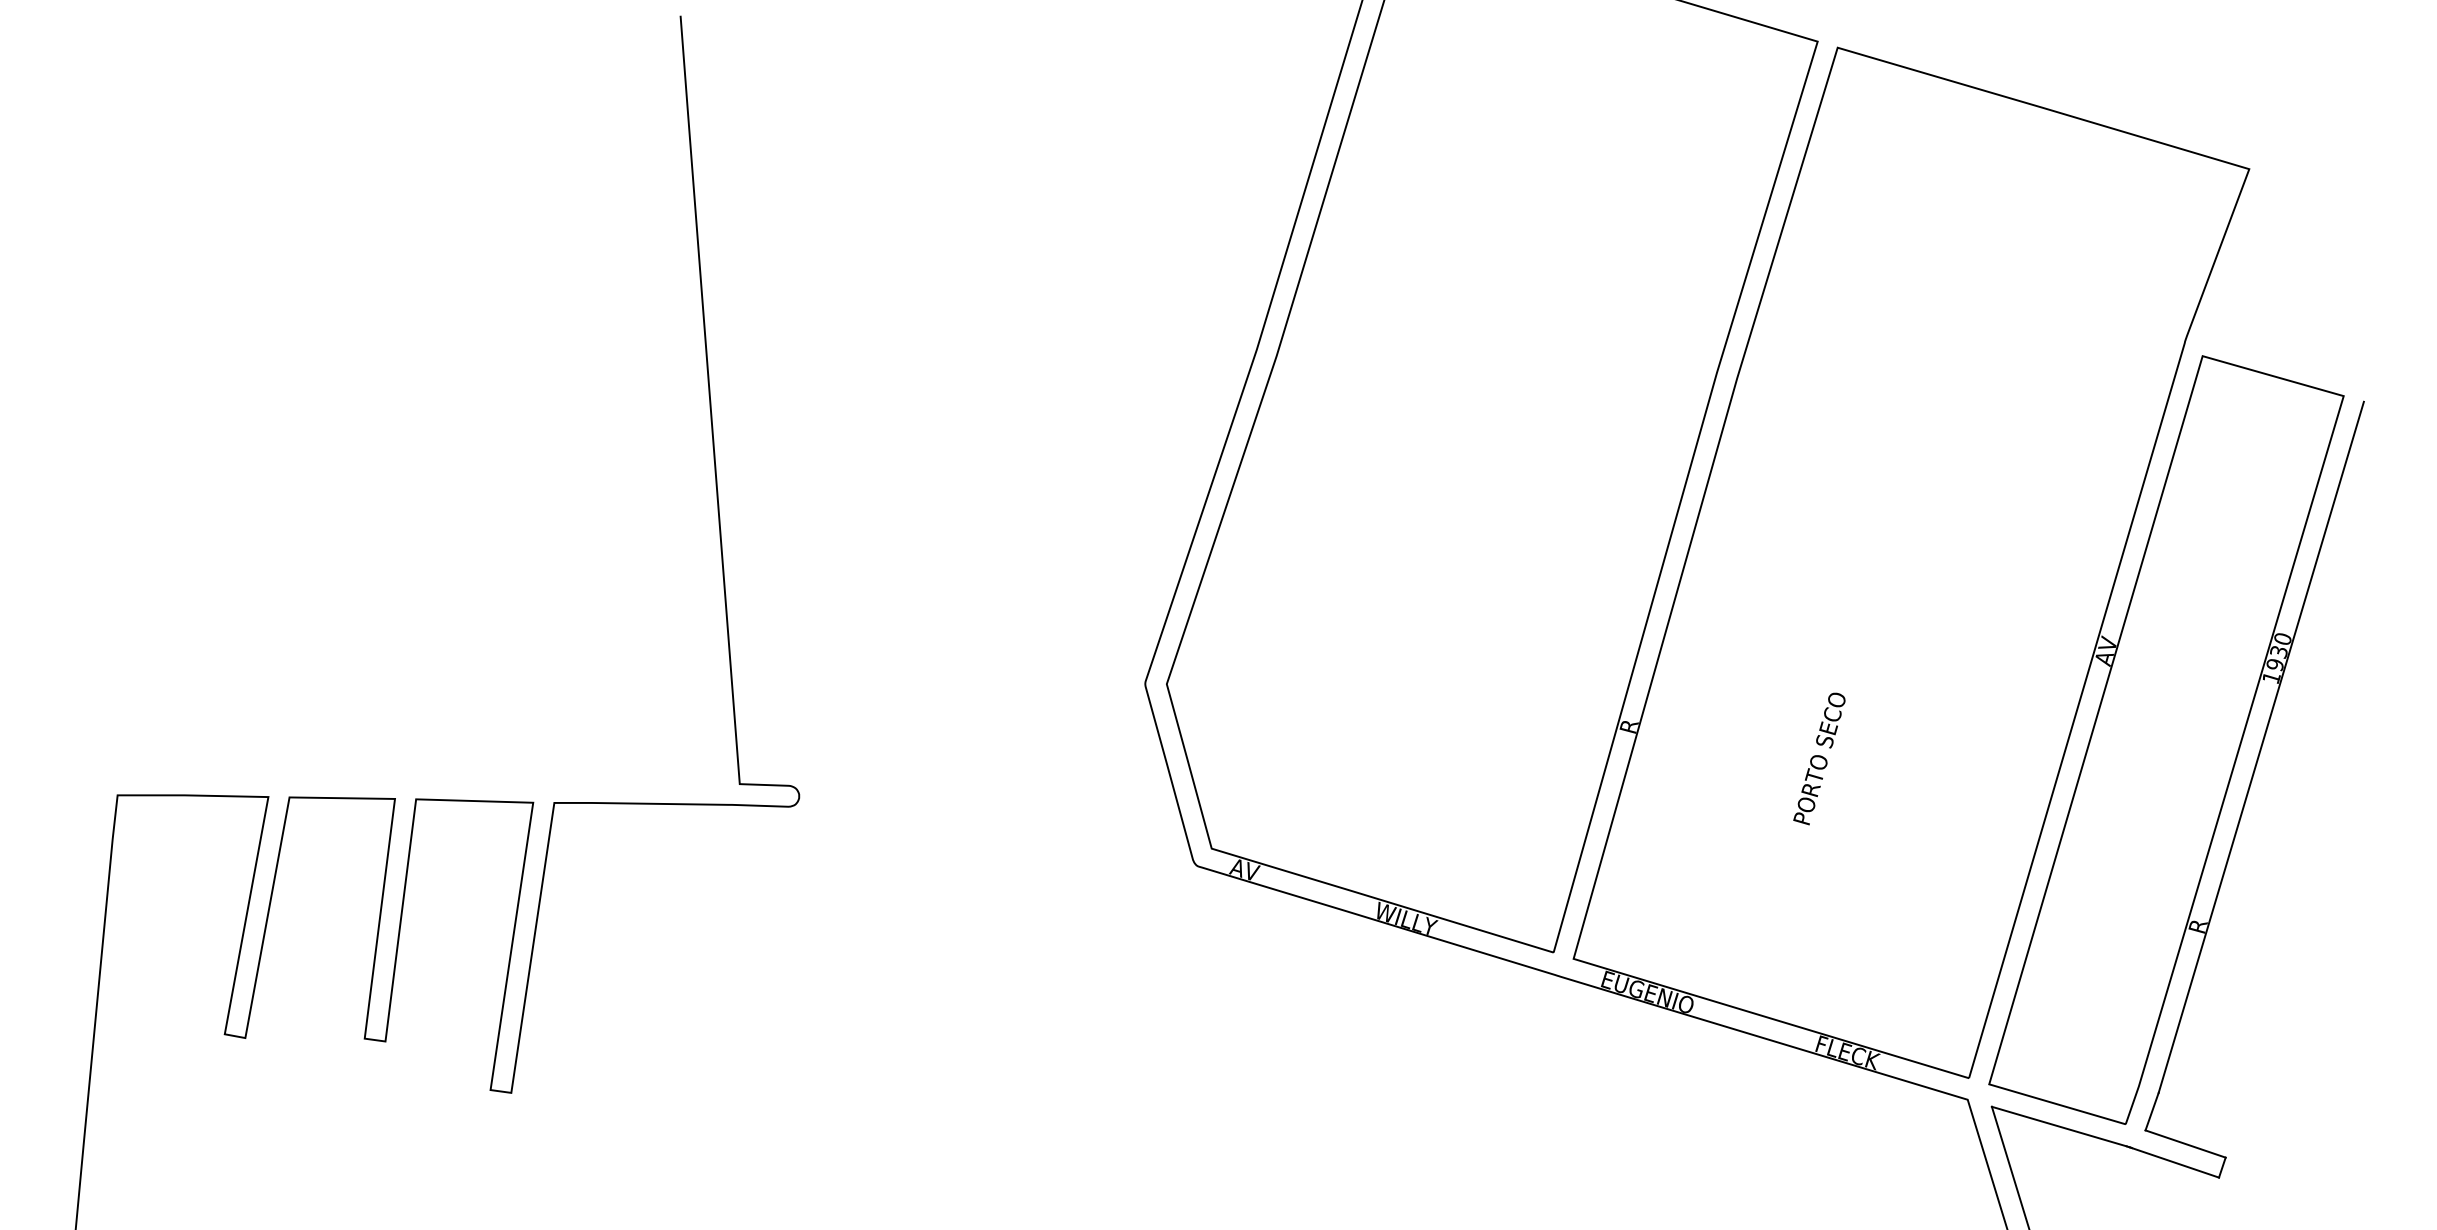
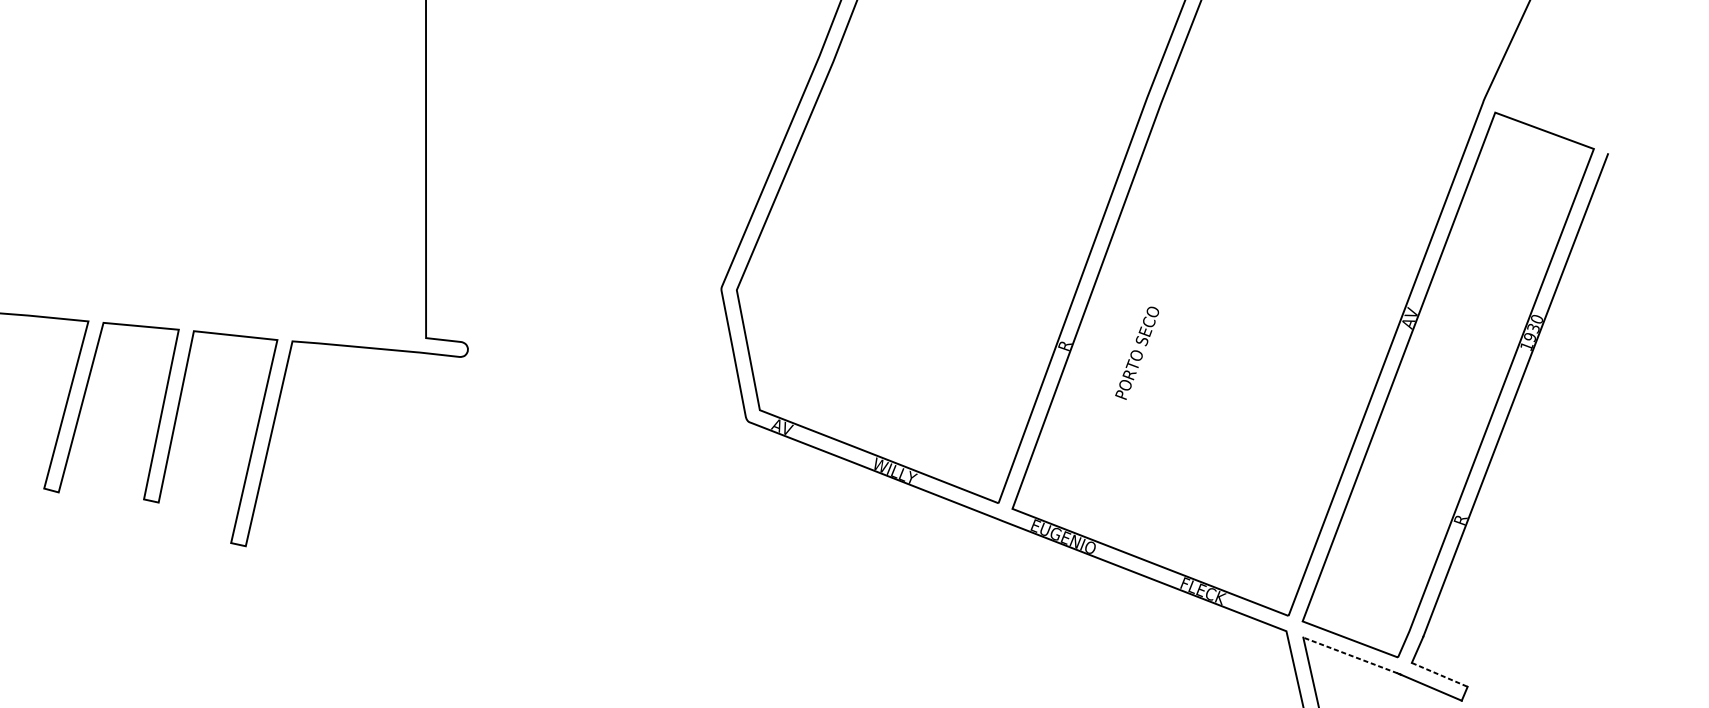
text: (1819, 758) -> (1137, 352), moved
line: (2058, 1126) -> (1349, 655), solid -> dashed
line: (2186, 1144) -> (1440, 675), solid -> dashed

